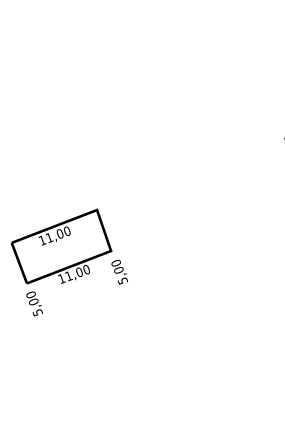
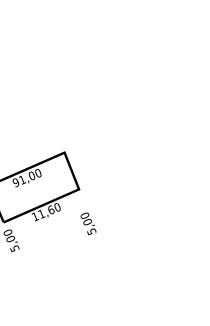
text: (42, 240) -> (16, 182), 11,00 -> 91,00
text: (79, 271) -> (51, 209), 11,00 -> 11,60
text: (119, 271) -> (88, 223), moved

